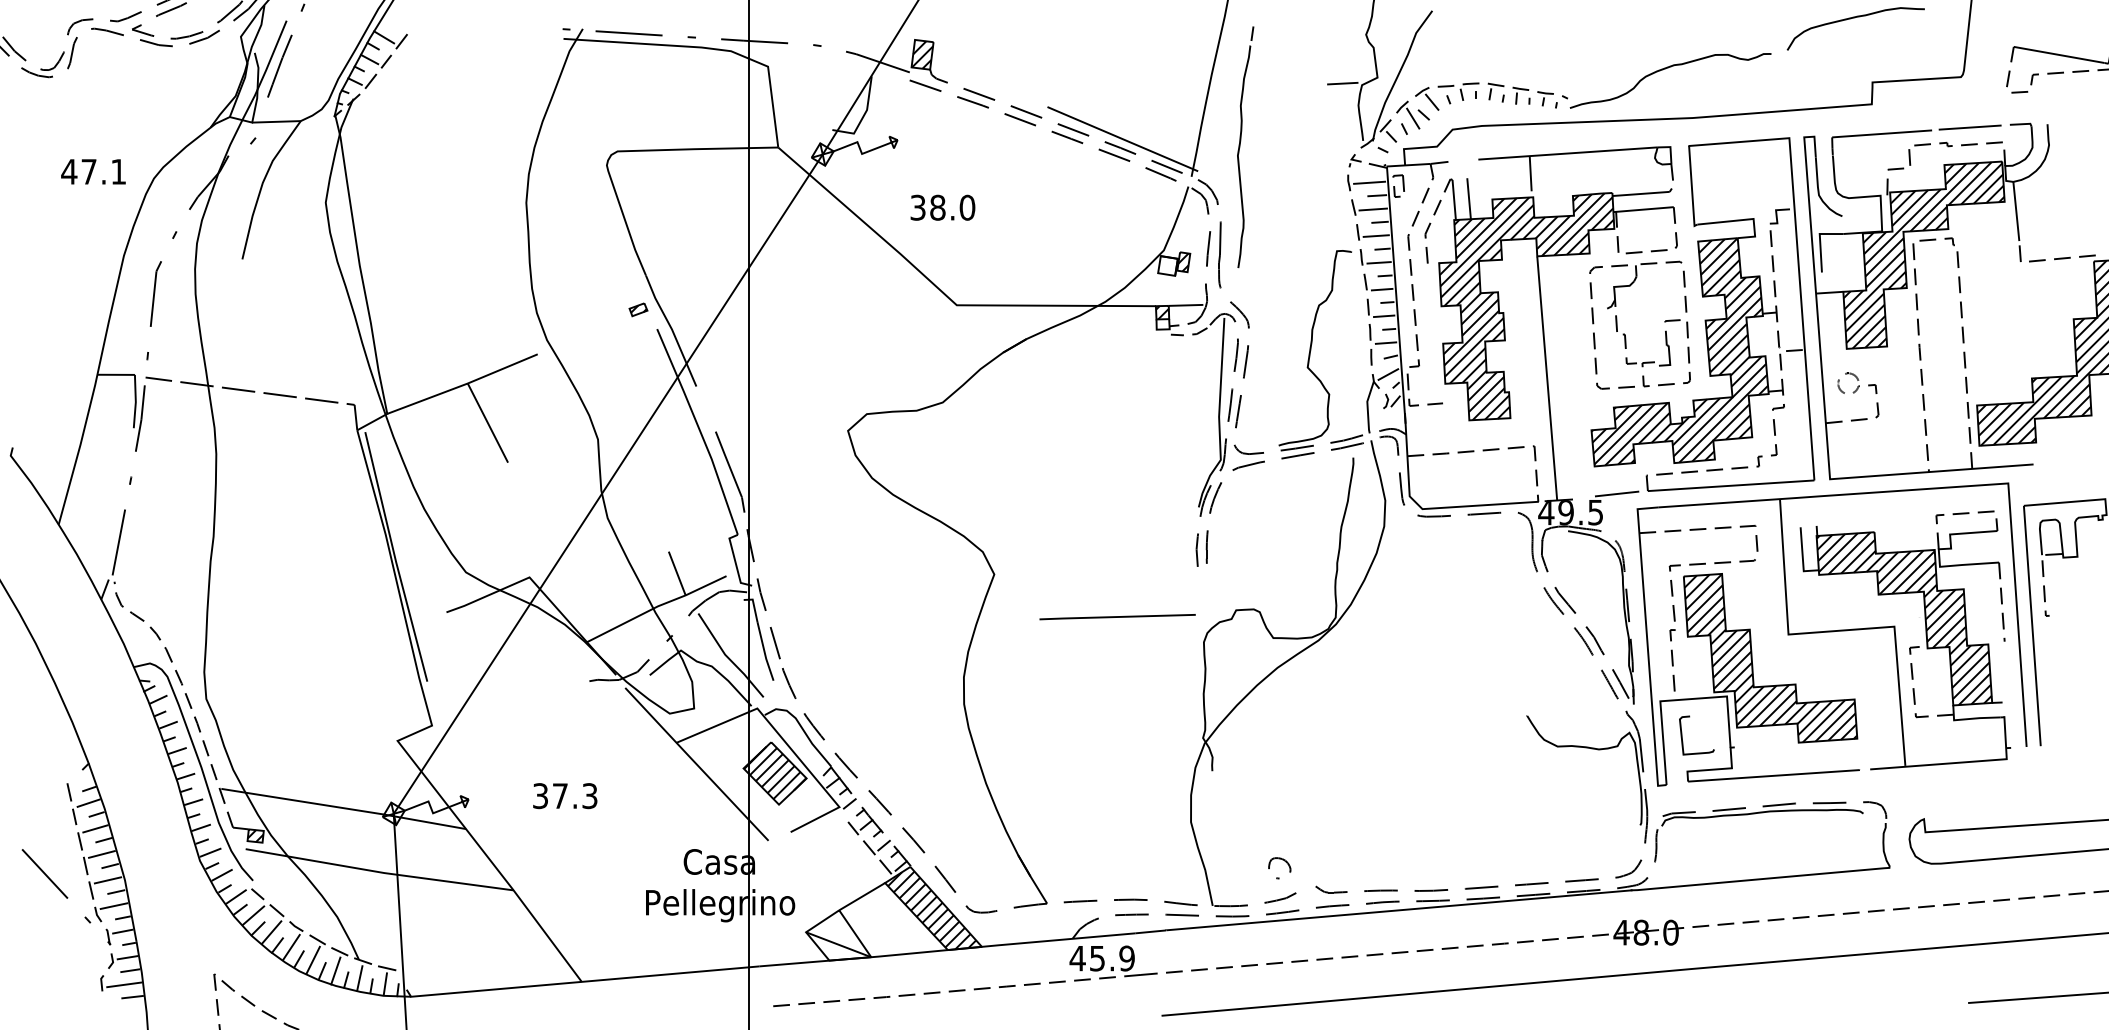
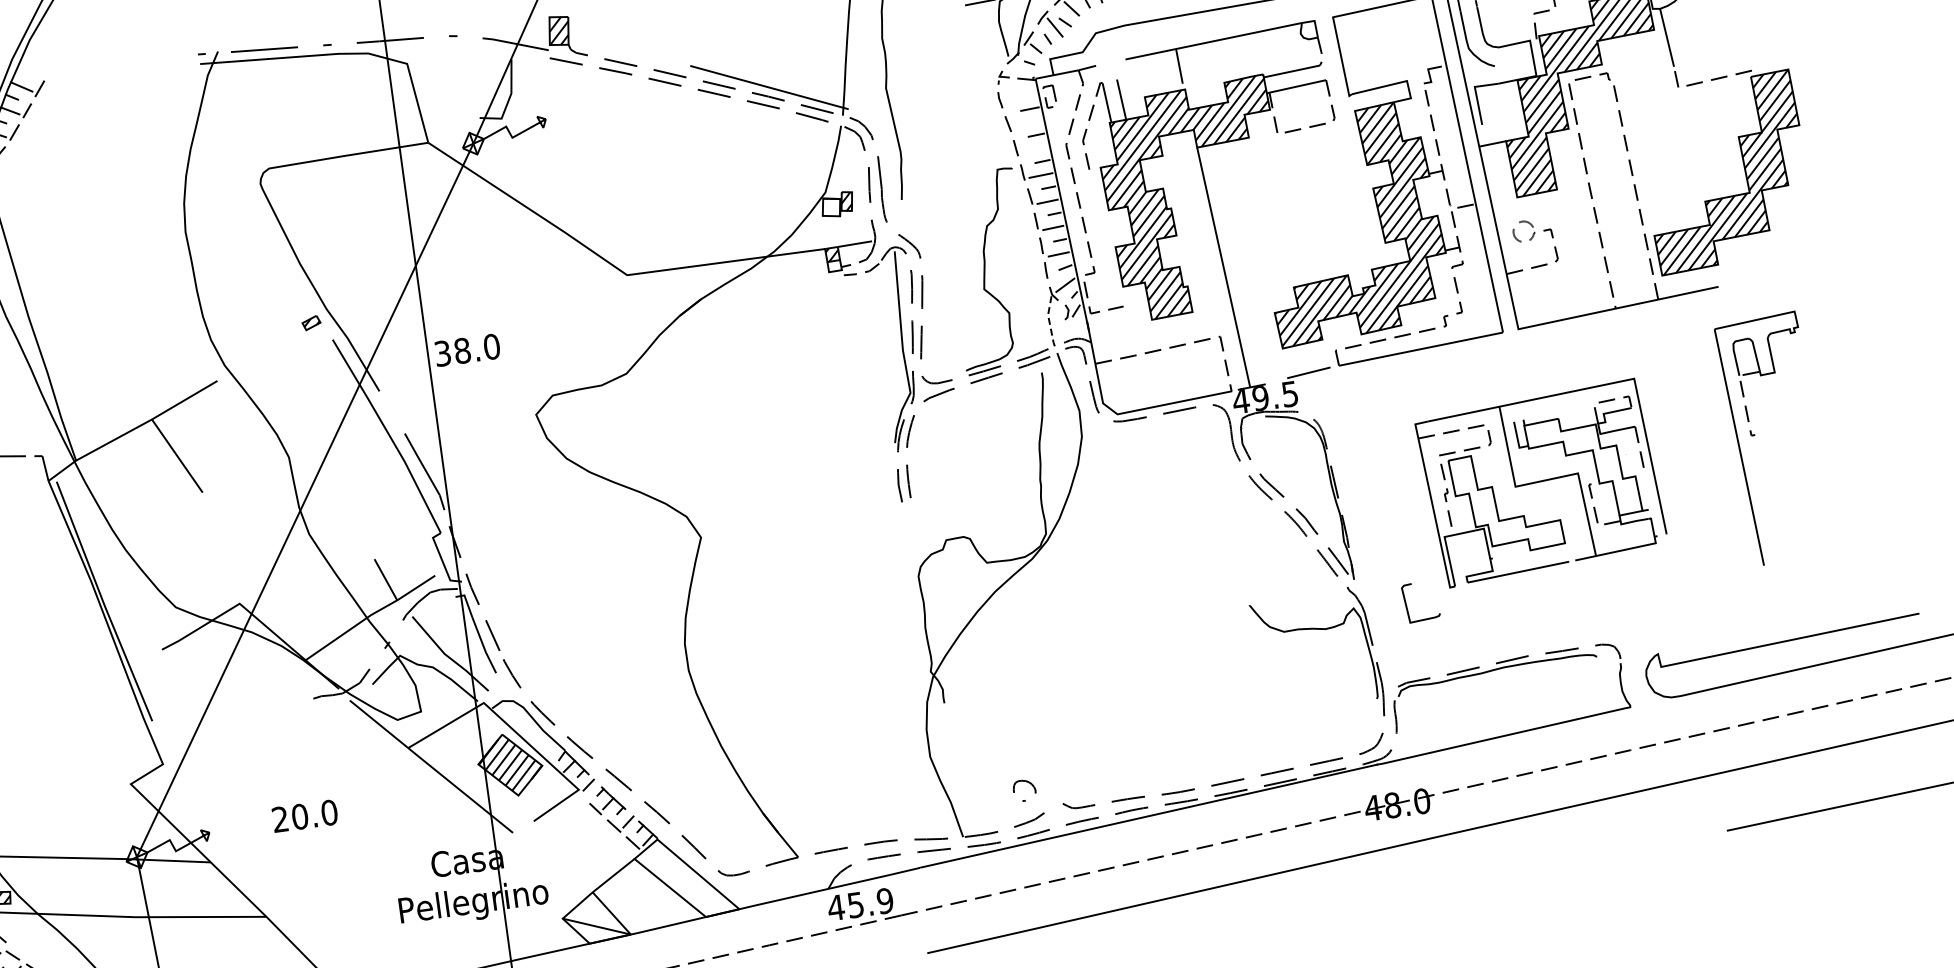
line: (1369, 182) -> (1020, 97), removed
text: (942, 207) -> (467, 350), moved
line: (1372, 209) -> (1027, 123), removed
line: (1375, 235) -> (1033, 148), removed
part: (1625, 334) -> (1295, 213), removed
line: (1367, 406) -> (1048, 319), solid -> dashed
line: (1117, 617) -> (829, 563), removed
part: (1831, 634) -> (1540, 483), size x0.6
text: (565, 796) -> (305, 816), 37.3 -> 20.0
hatch: (934, 910) -> (687, 879), removed

